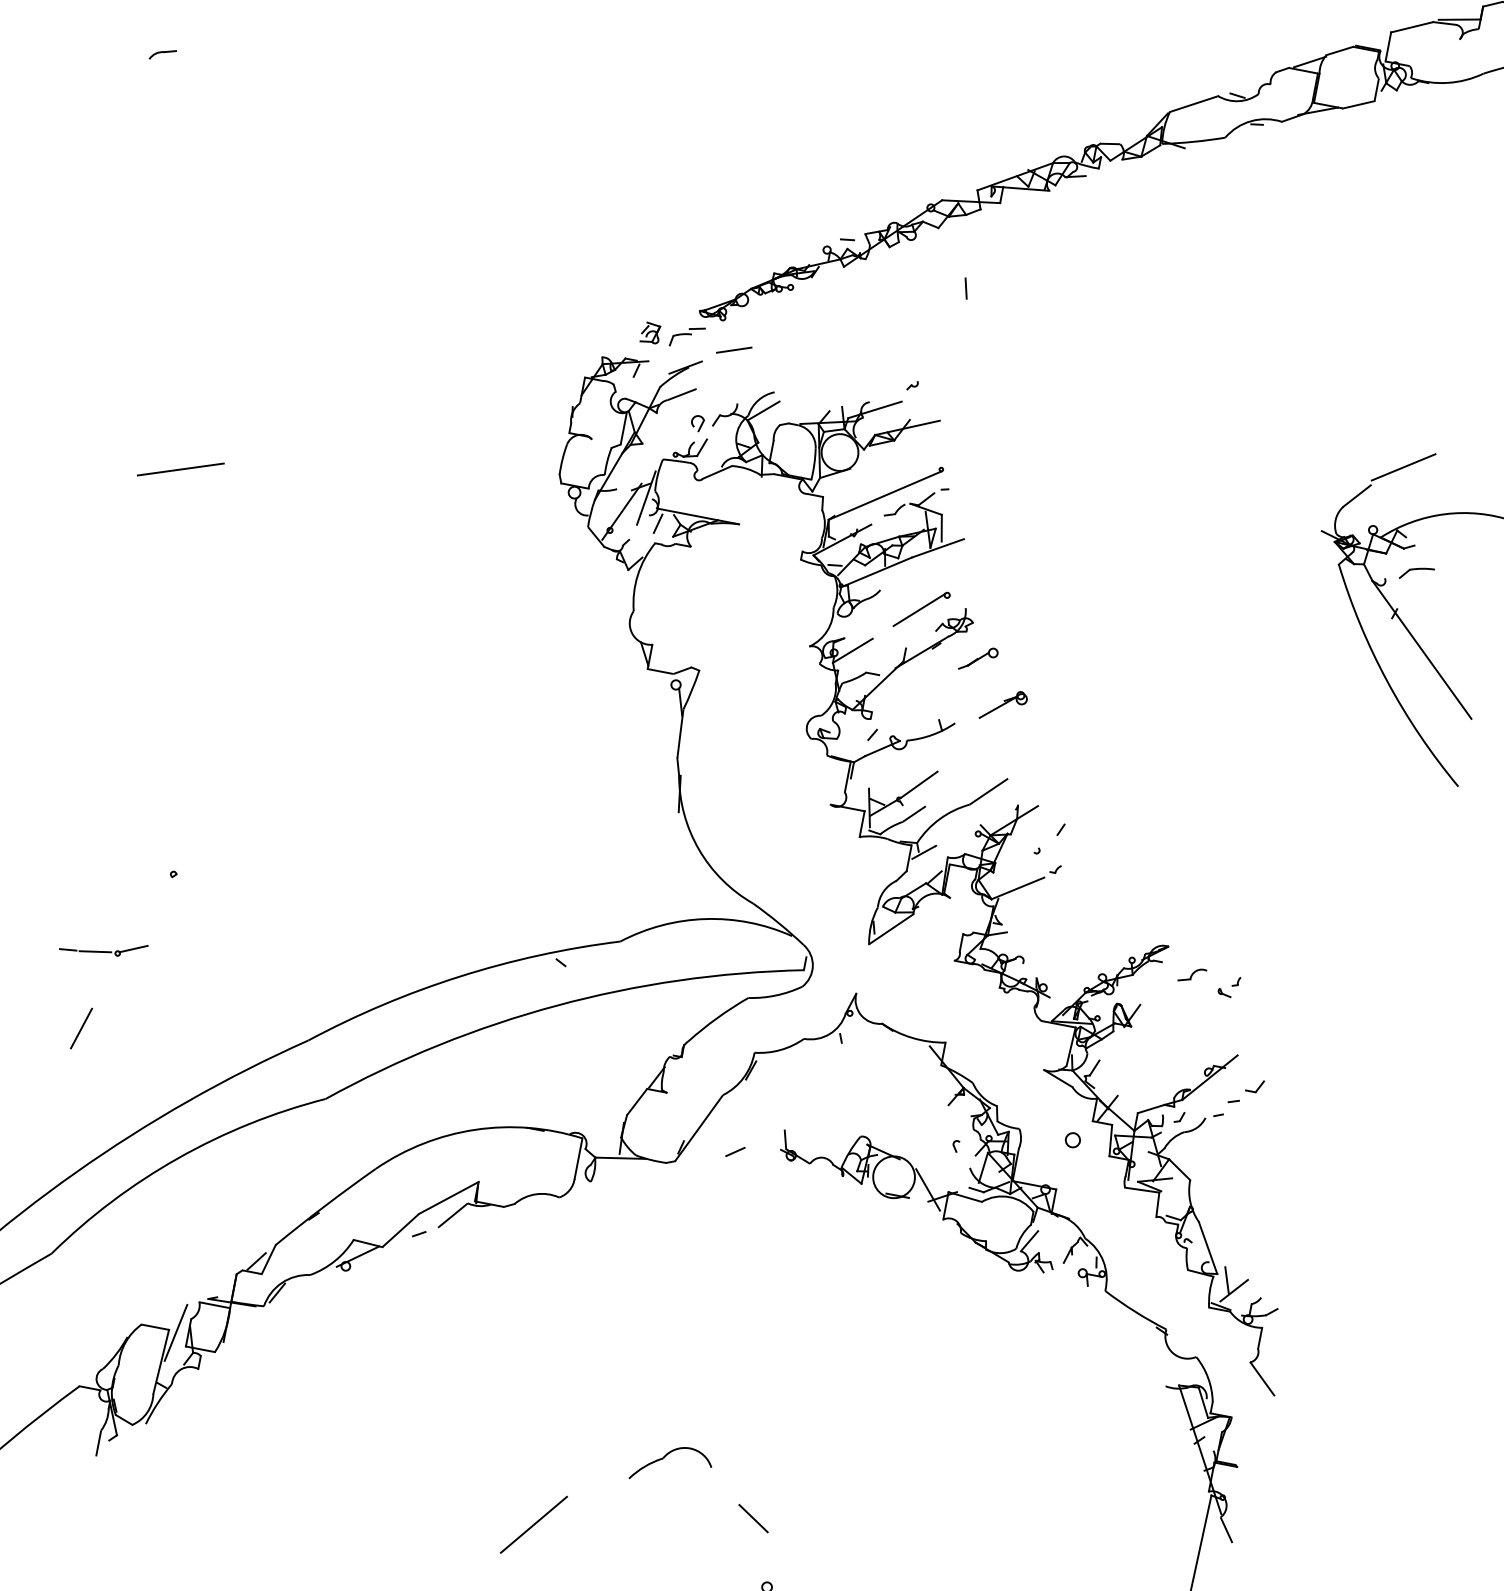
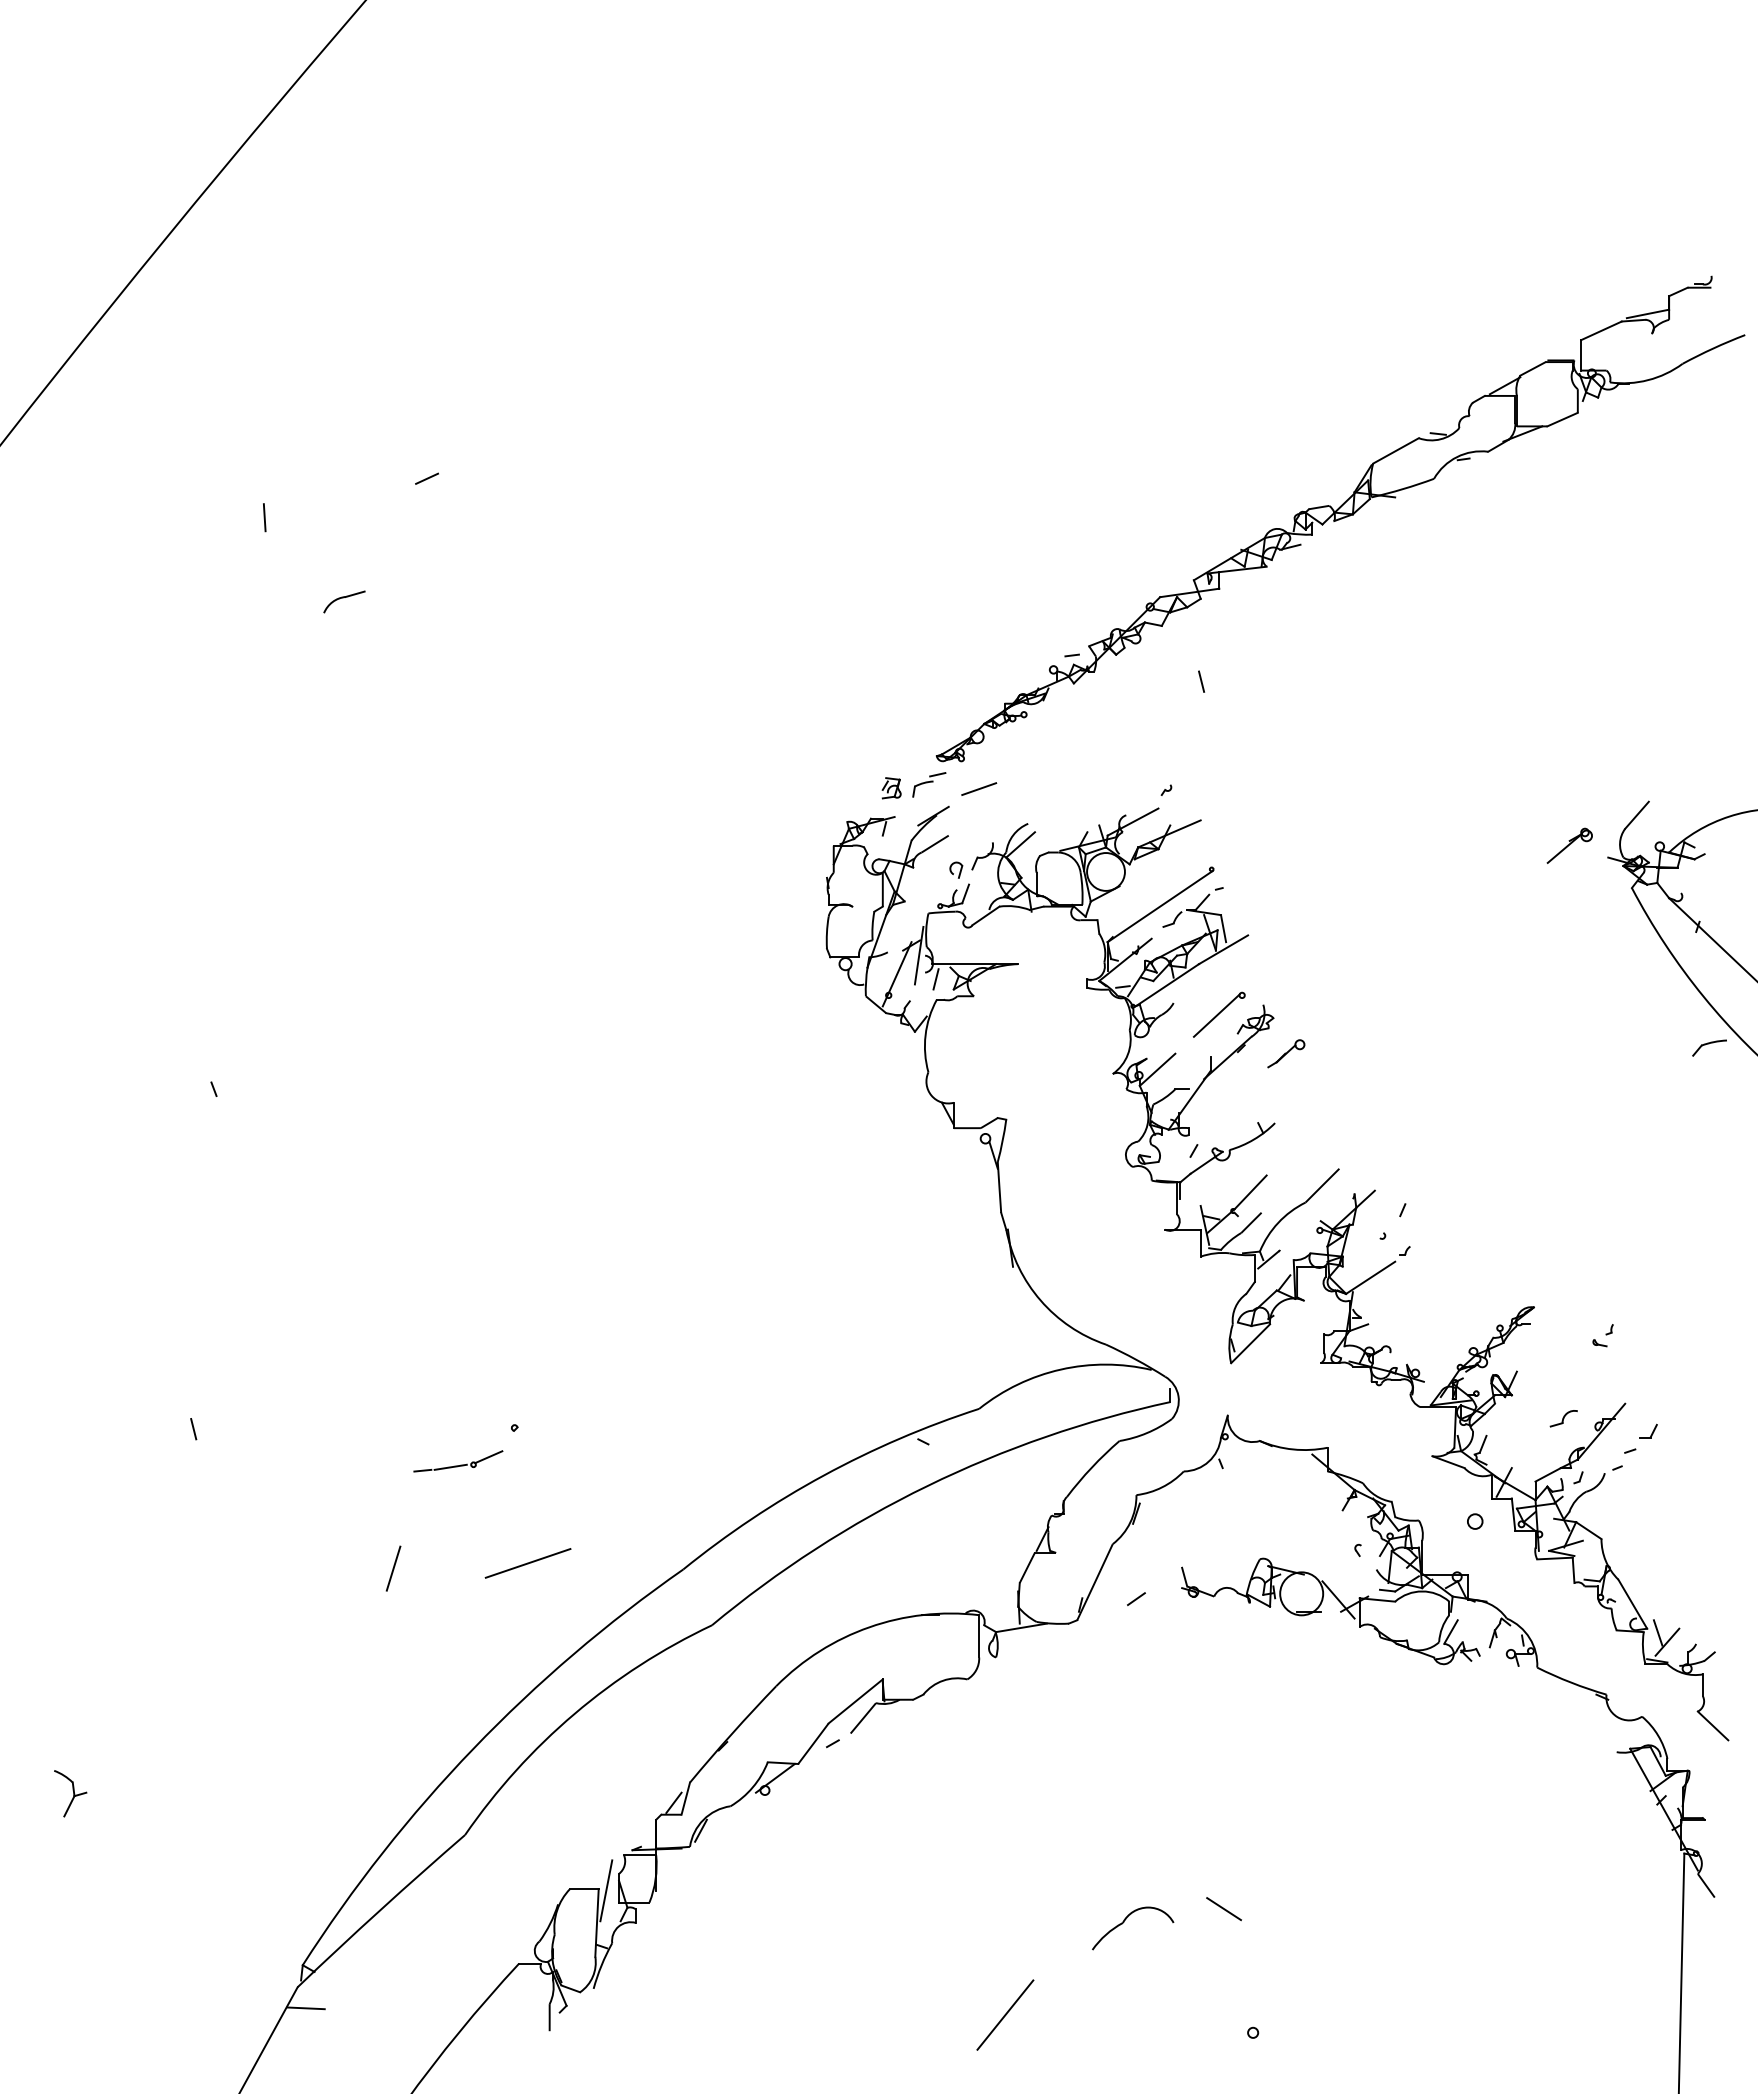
part: (162, 54) -> (343, 601), size x1.6
line: (1403, 466) -> (1678, 776), removed
line: (180, 469) -> (527, 1563), moved
part: (1416, 573) -> (1709, 1047), moved
part: (1003, 705) -> (1569, 845), moved
part: (103, 947) -> (458, 1461), moved
part: (1192, 975) -> (1563, 1418), moved
line: (81, 1028) -> (393, 1568), moved
line: (752, 1518) -> (1223, 1909), moved

